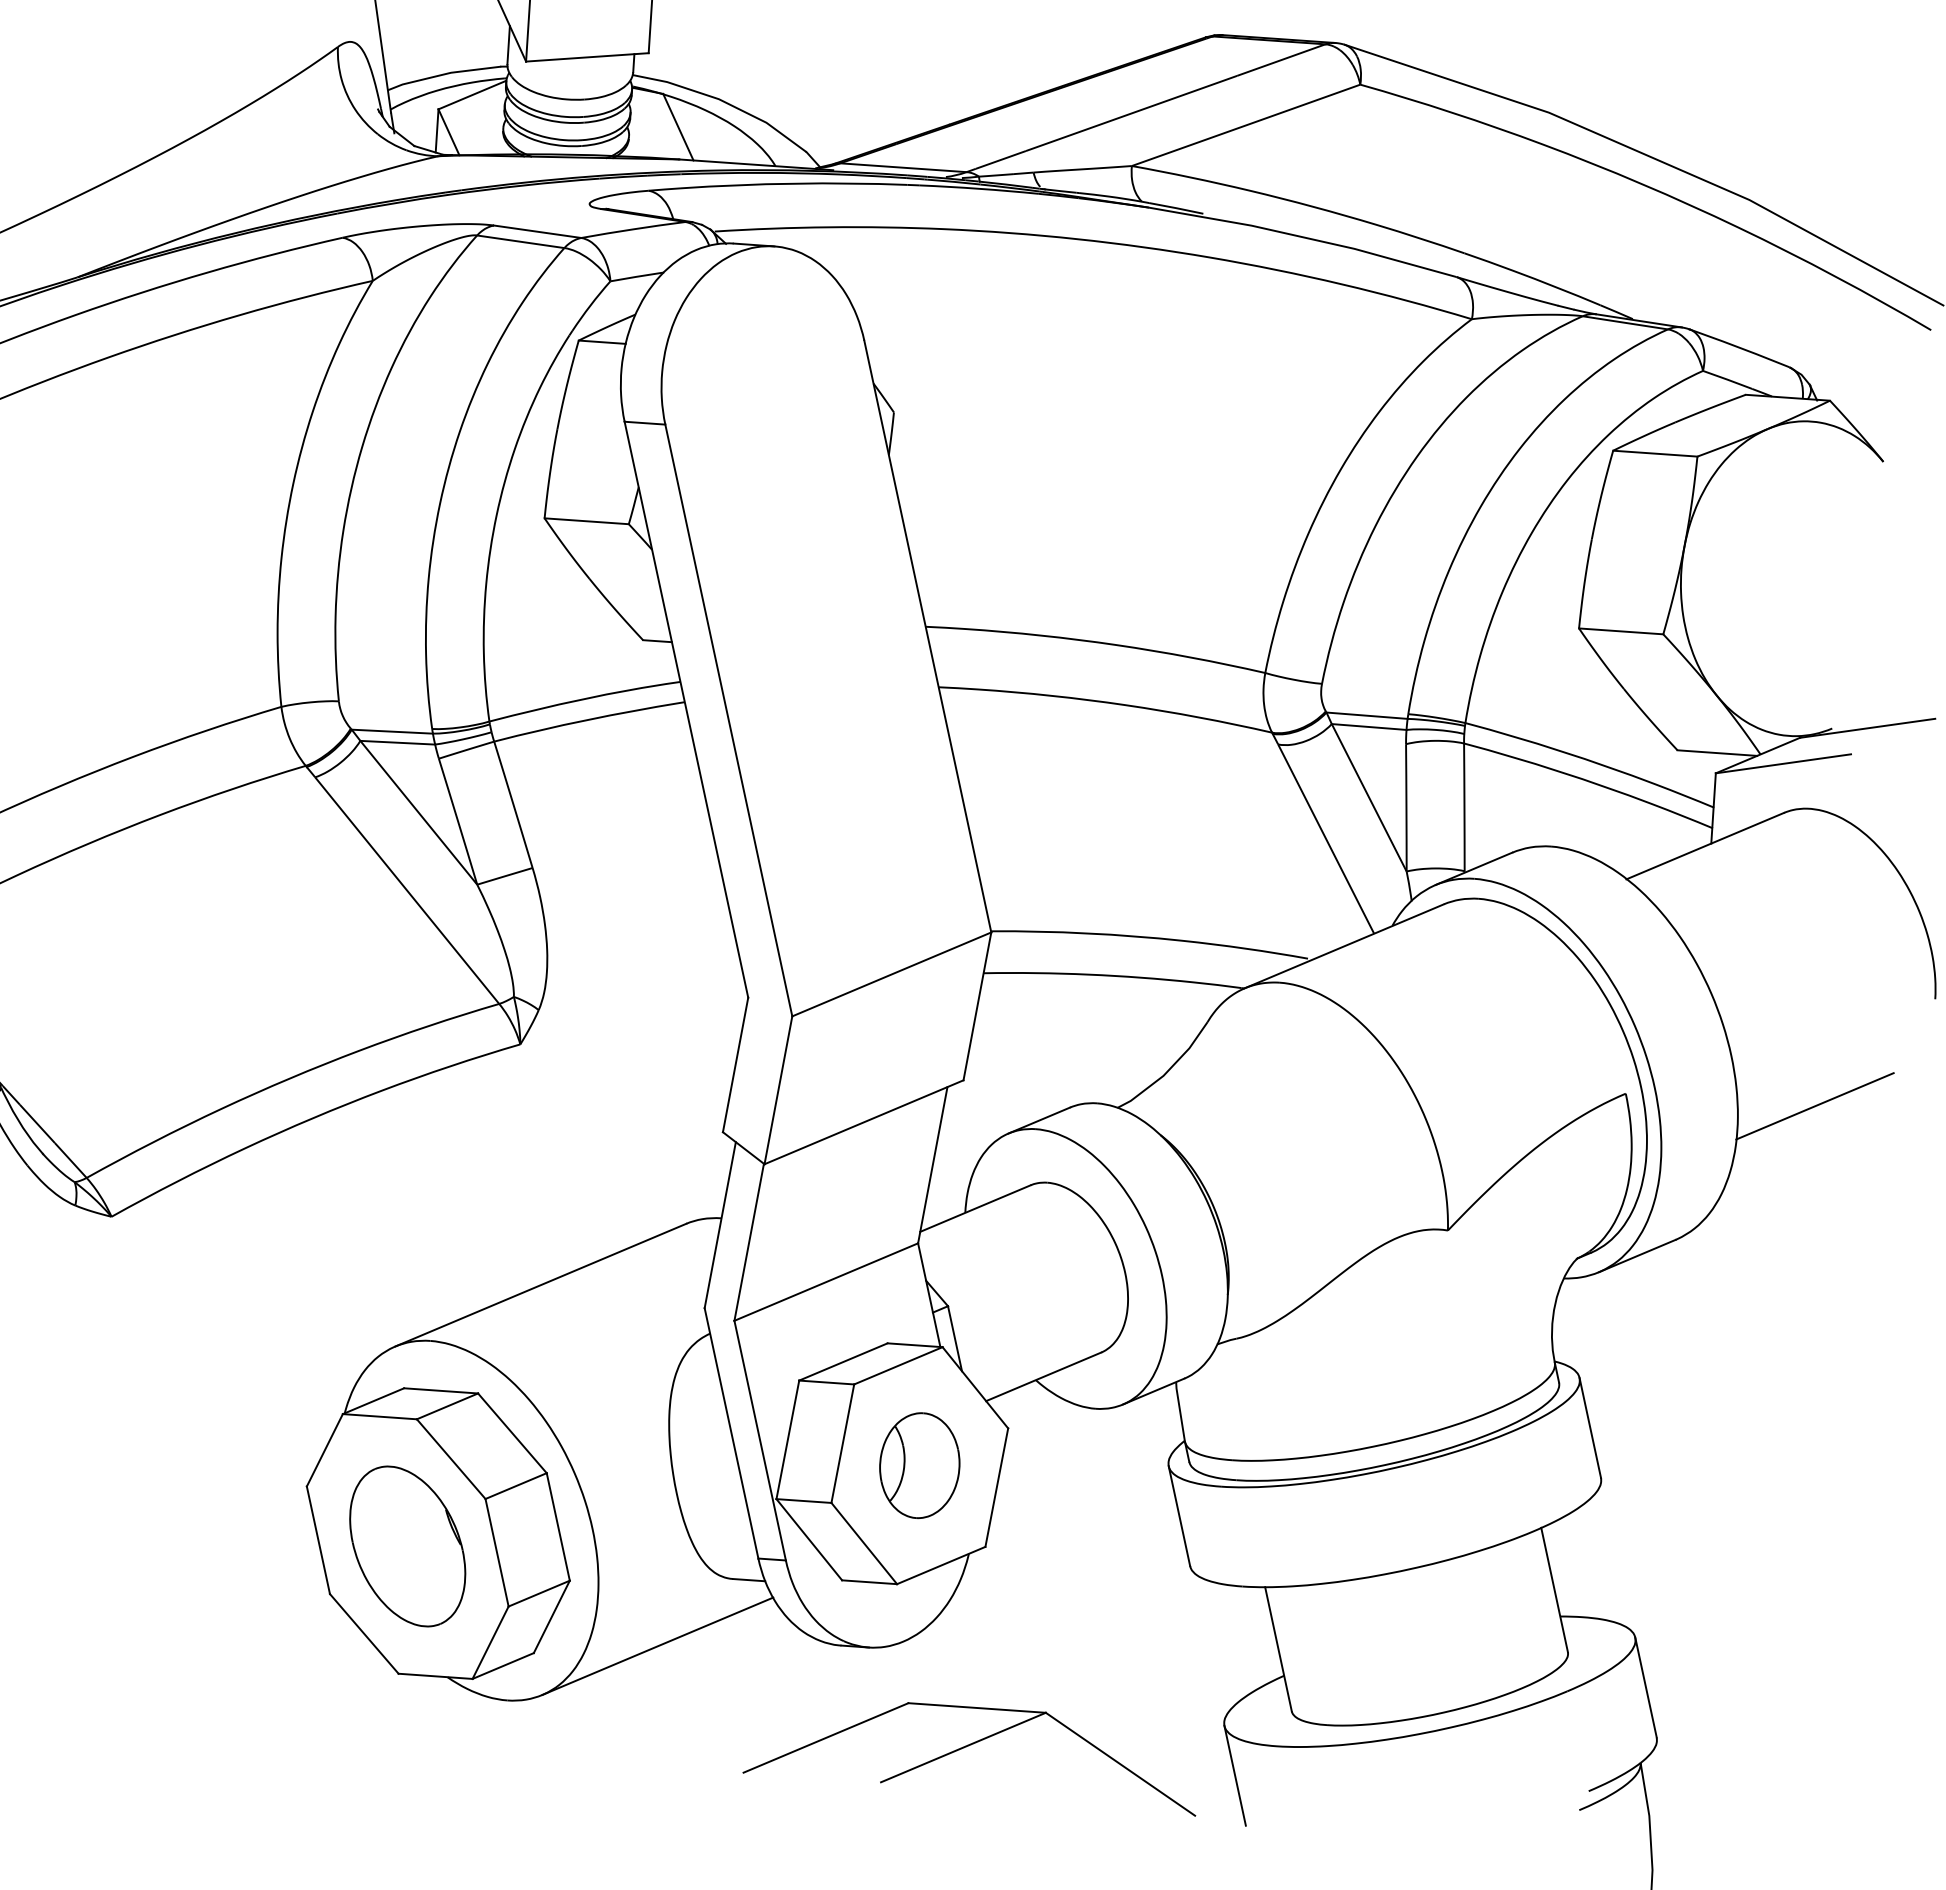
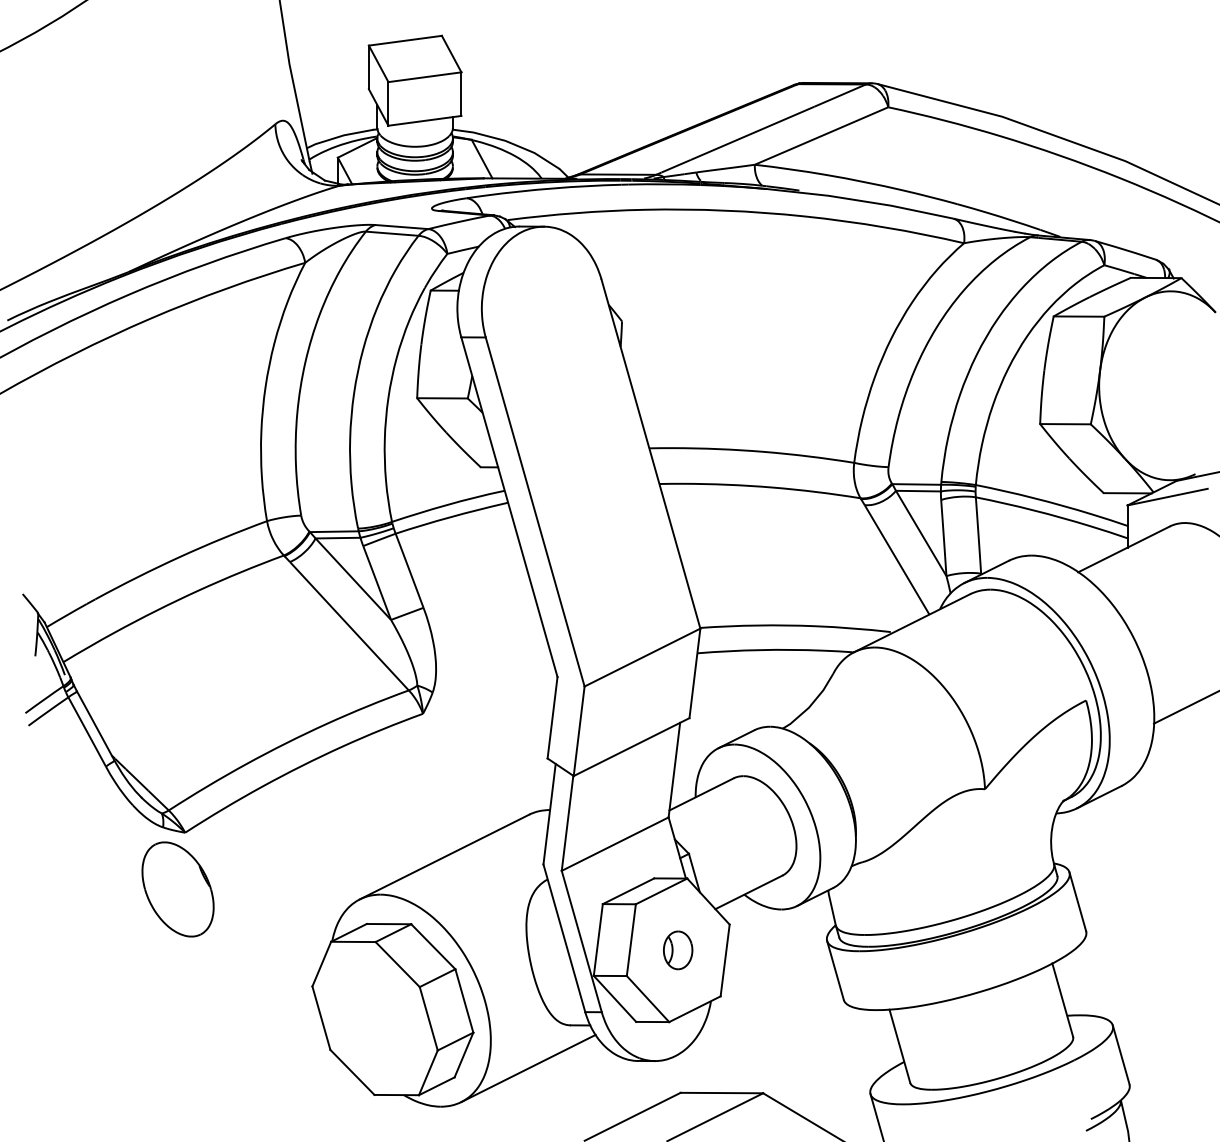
part: (918, 1465) -> (677, 950), size x0.6
part: (406, 1546) -> (177, 889), moved

